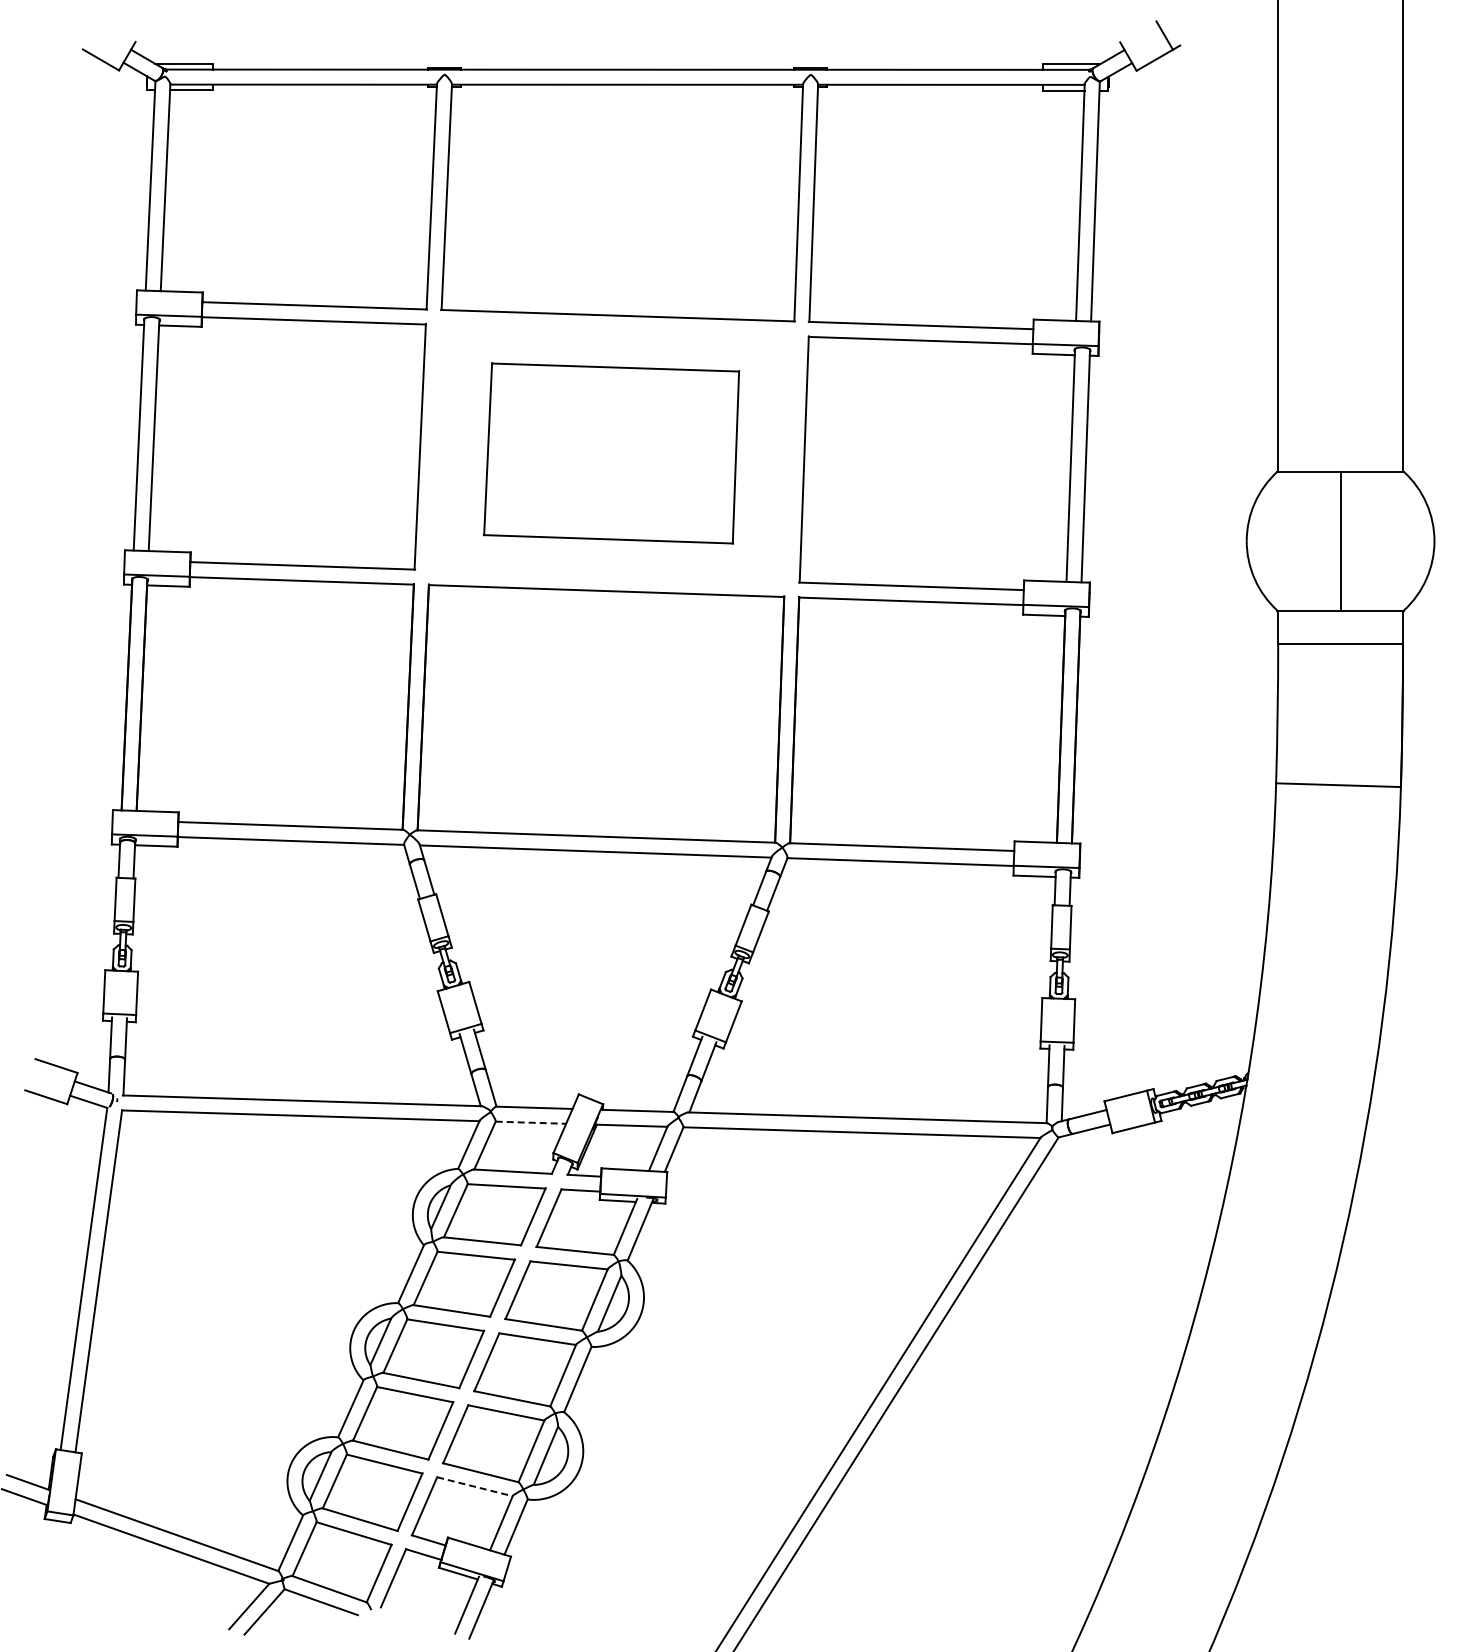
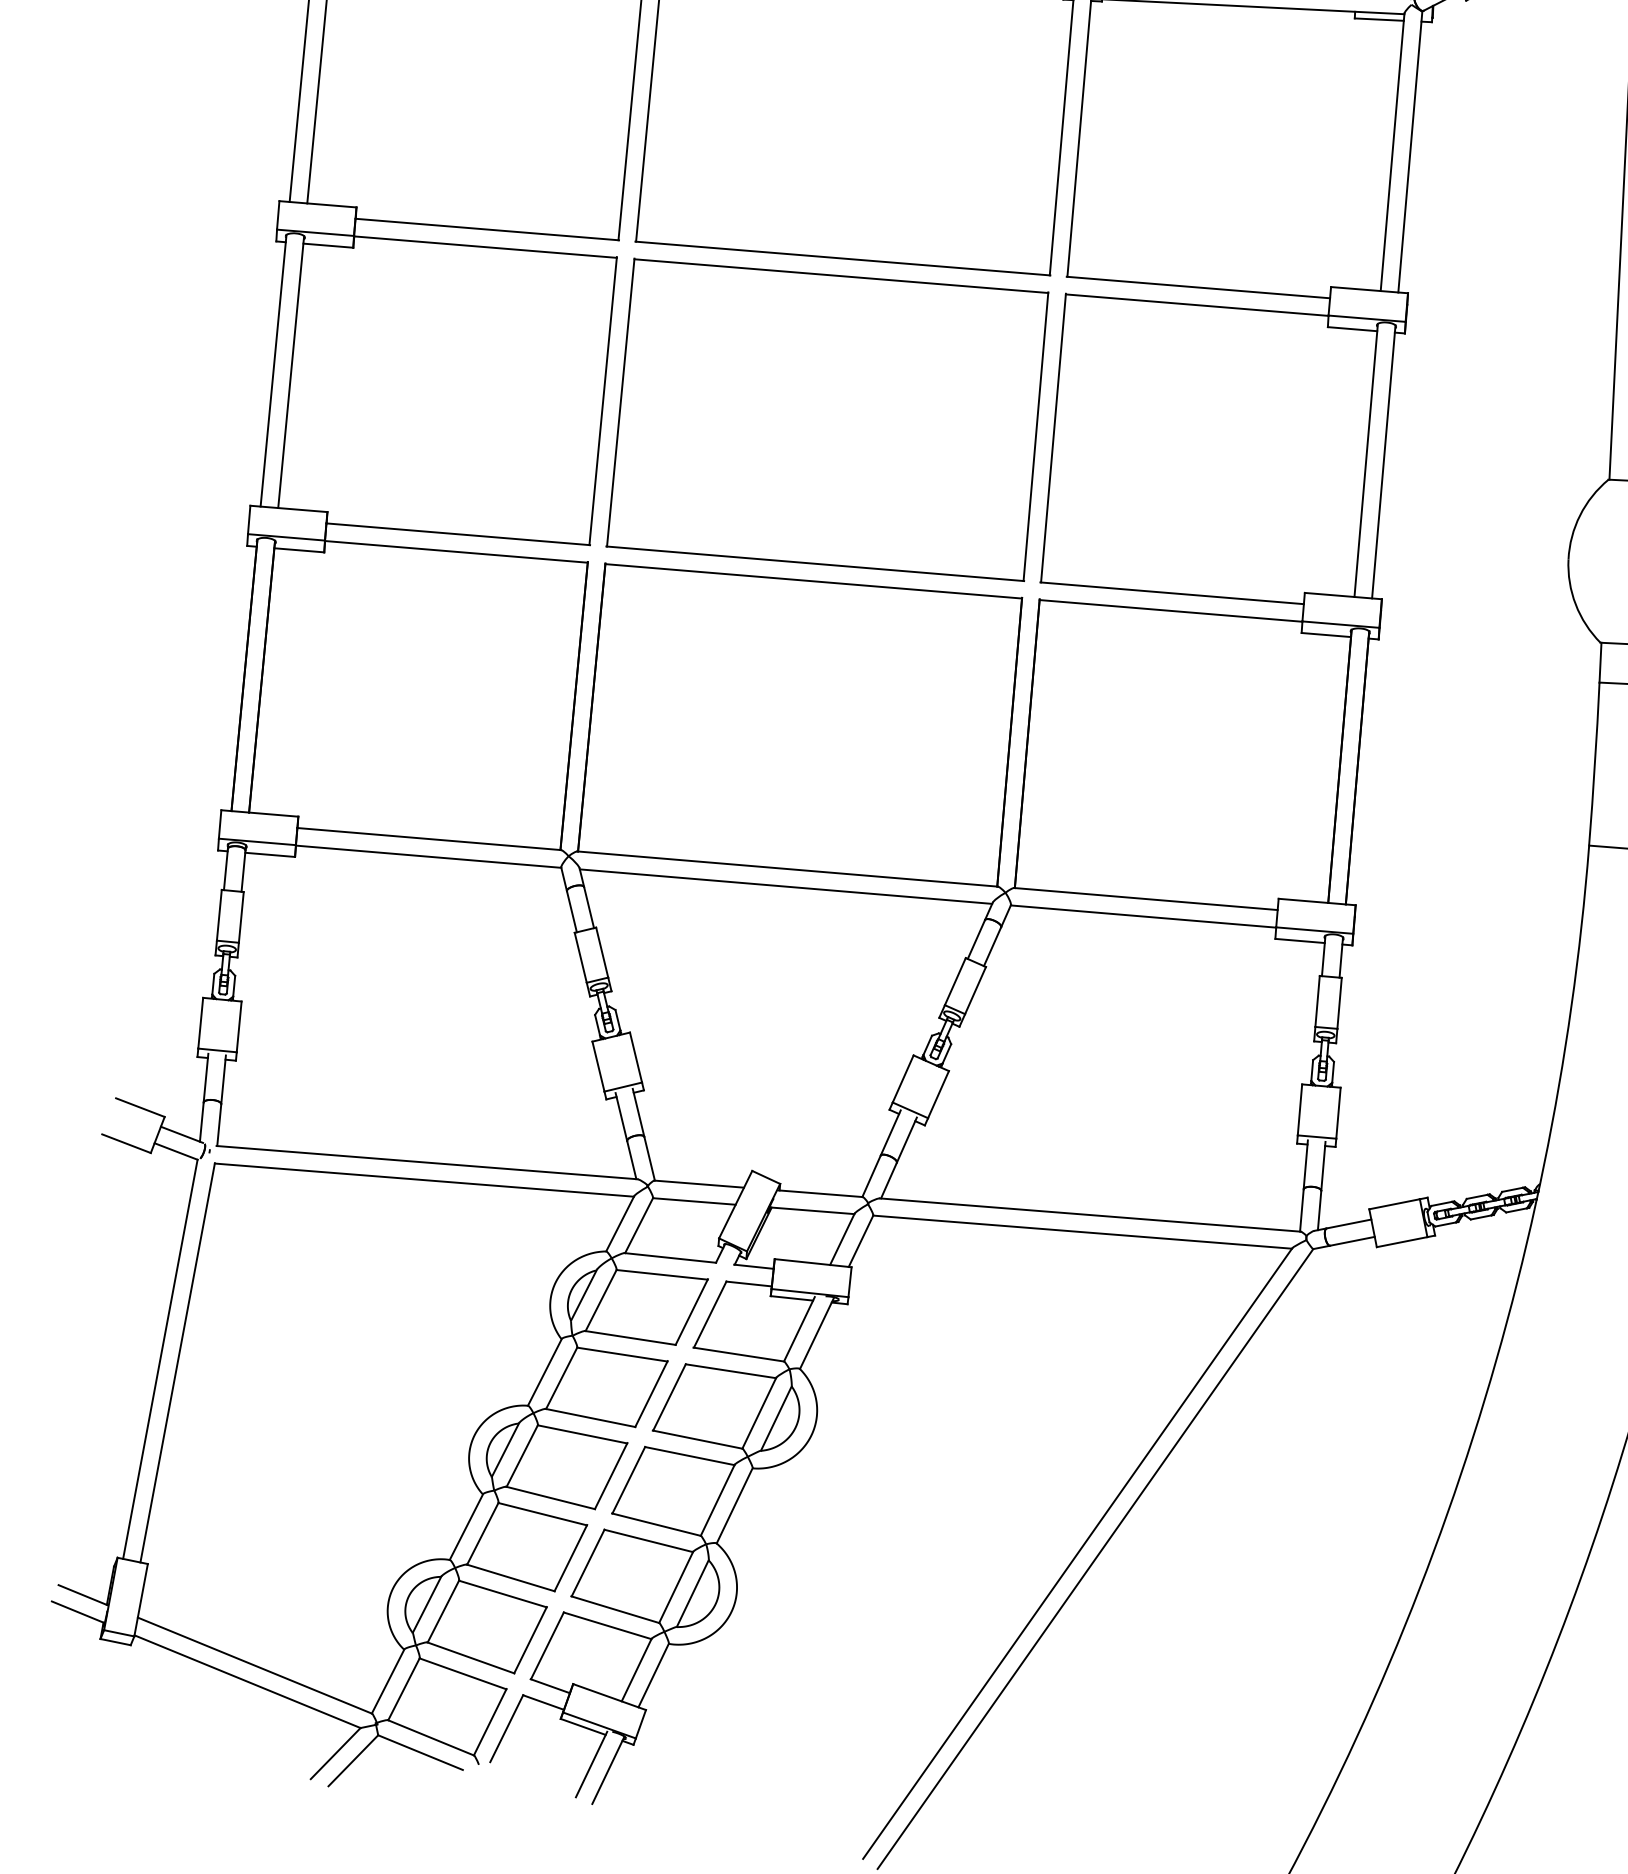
part: (611, 453) -> (827, 420), size x1.43
line: (531, 1122) -> (695, 1201), dashed -> solid
line: (474, 1486) -> (607, 1625), dashed -> solid

